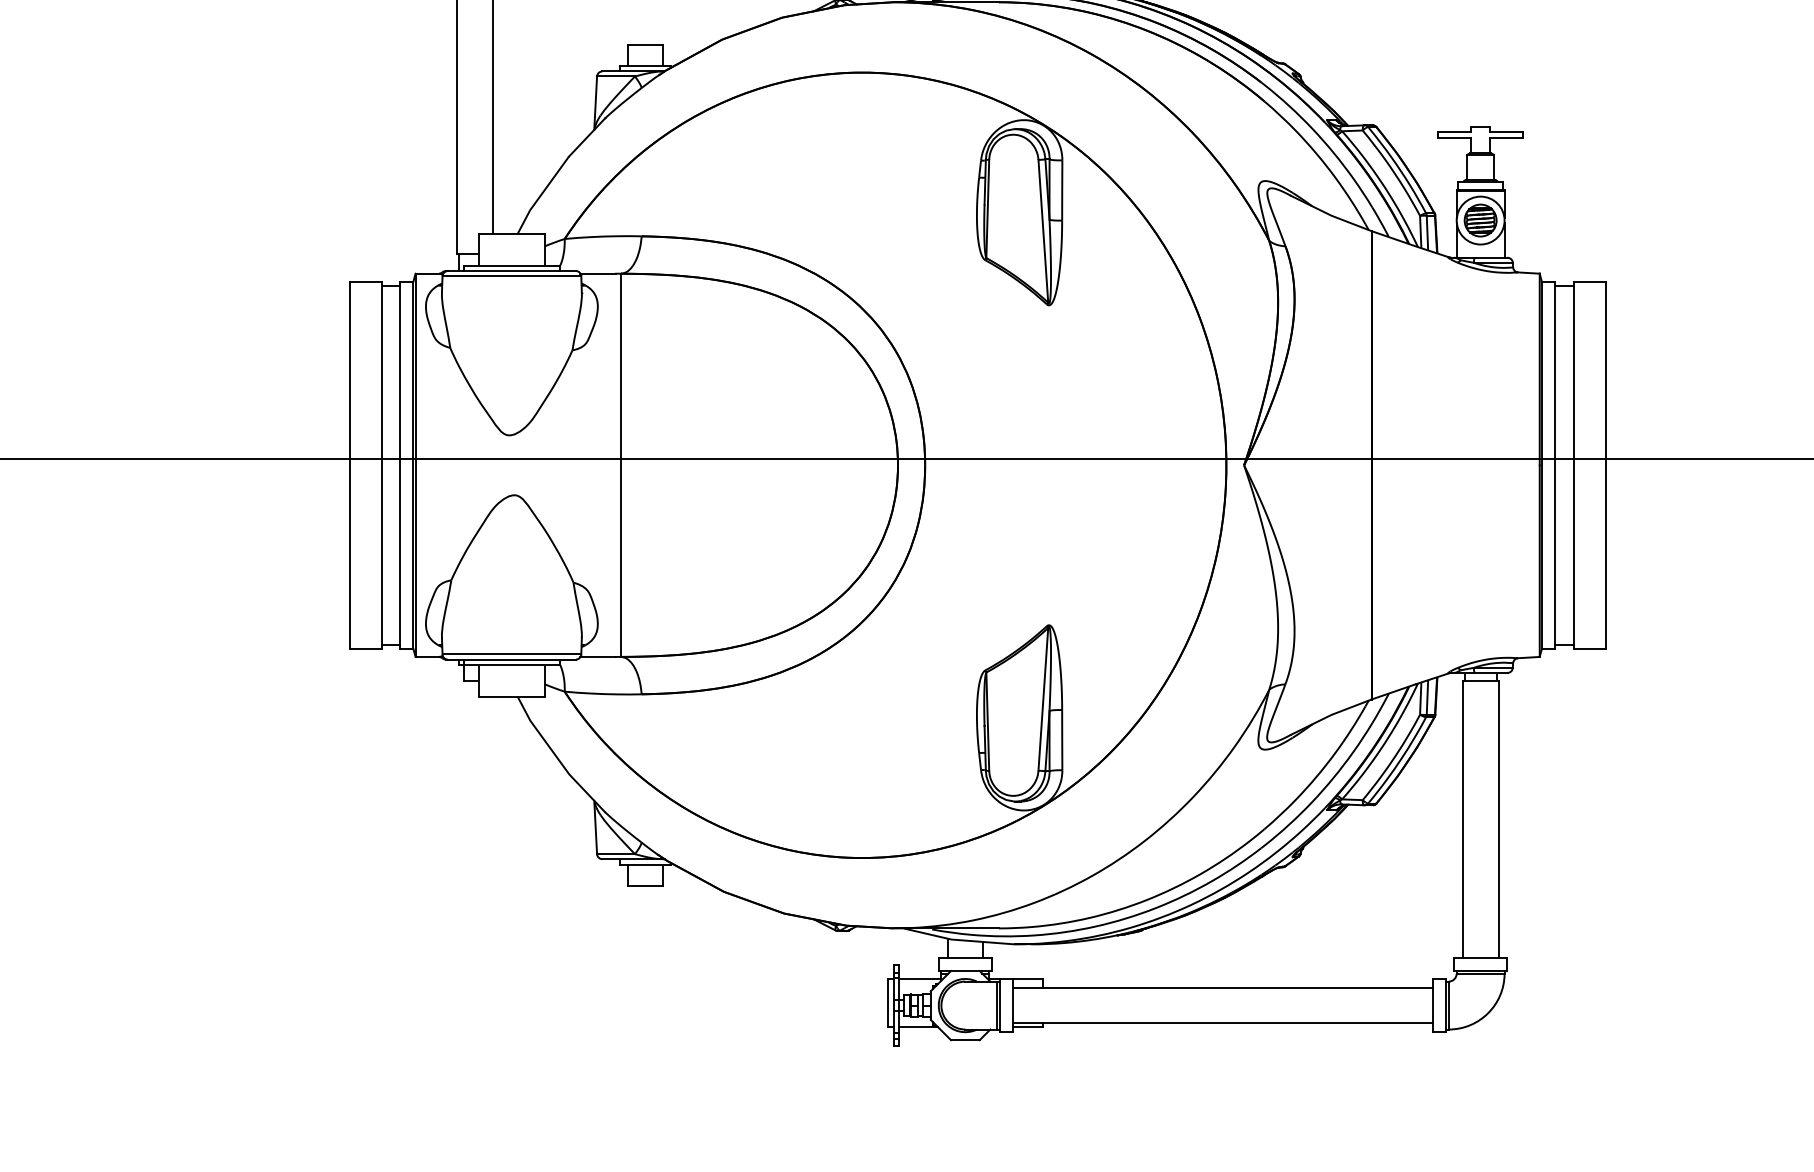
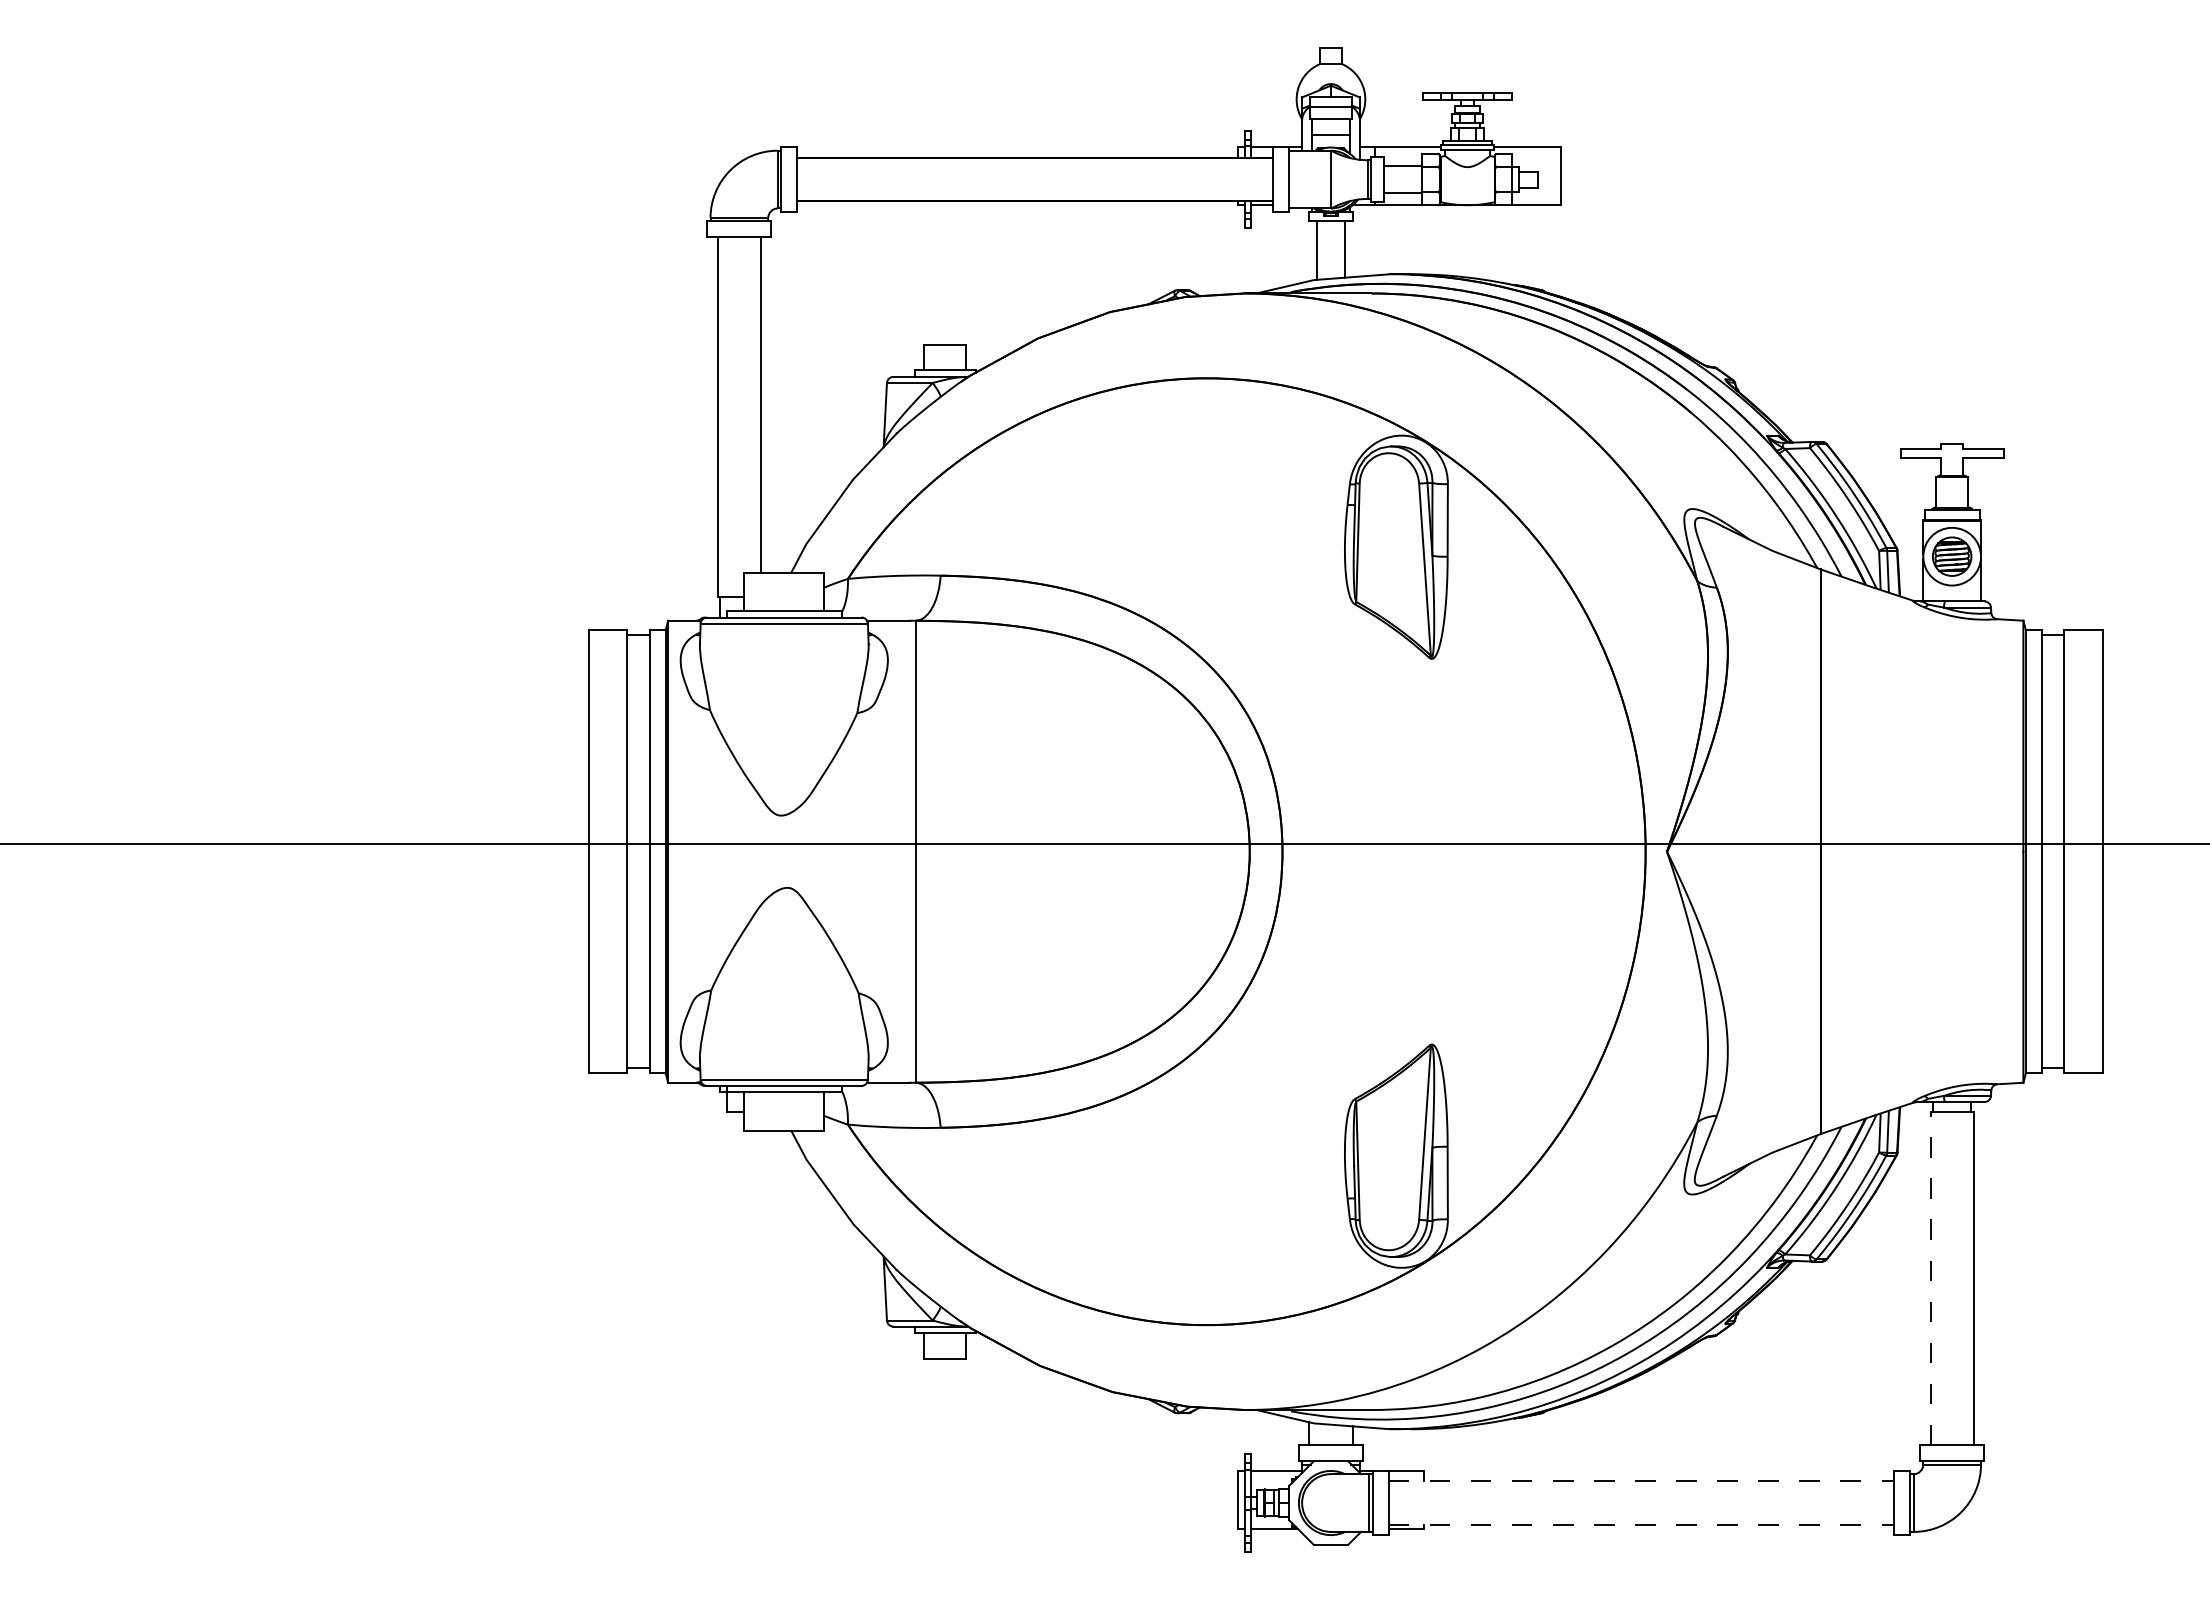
line: (1462, 819) -> (1930, 1278), solid -> dashed
line: (1222, 987) -> (1641, 1481), solid -> dashed
line: (1222, 1023) -> (1641, 1524), solid -> dashed

